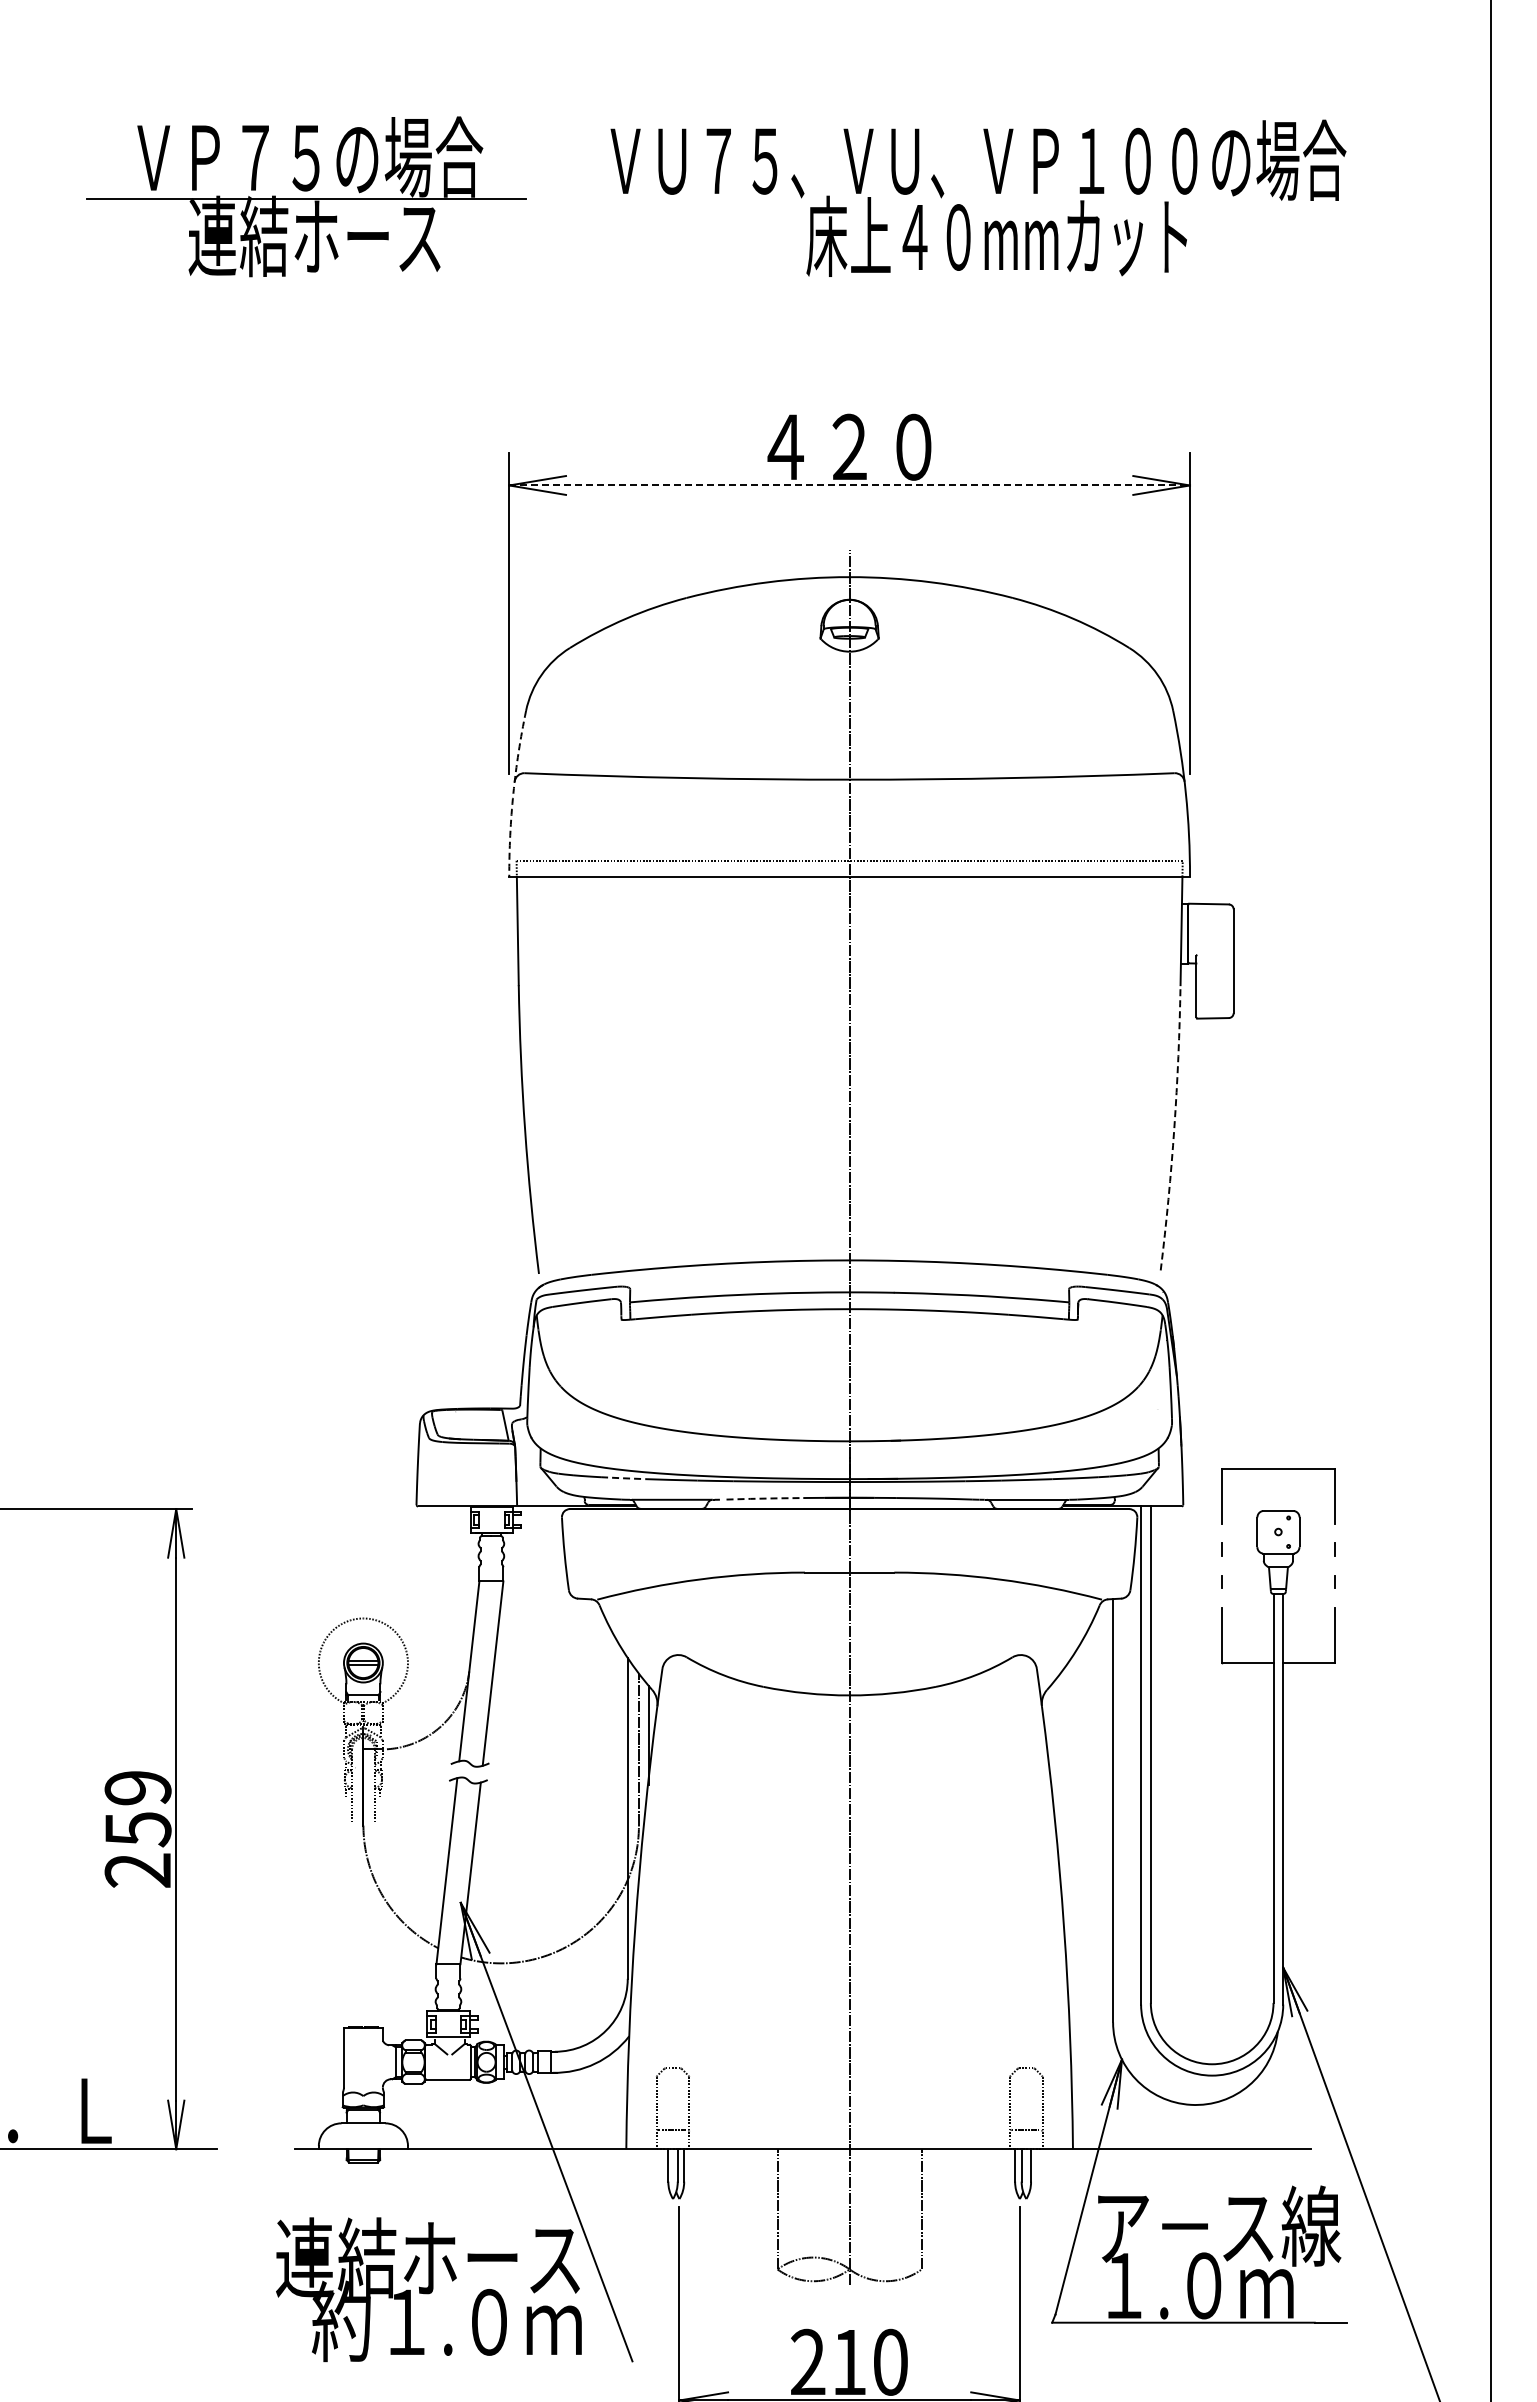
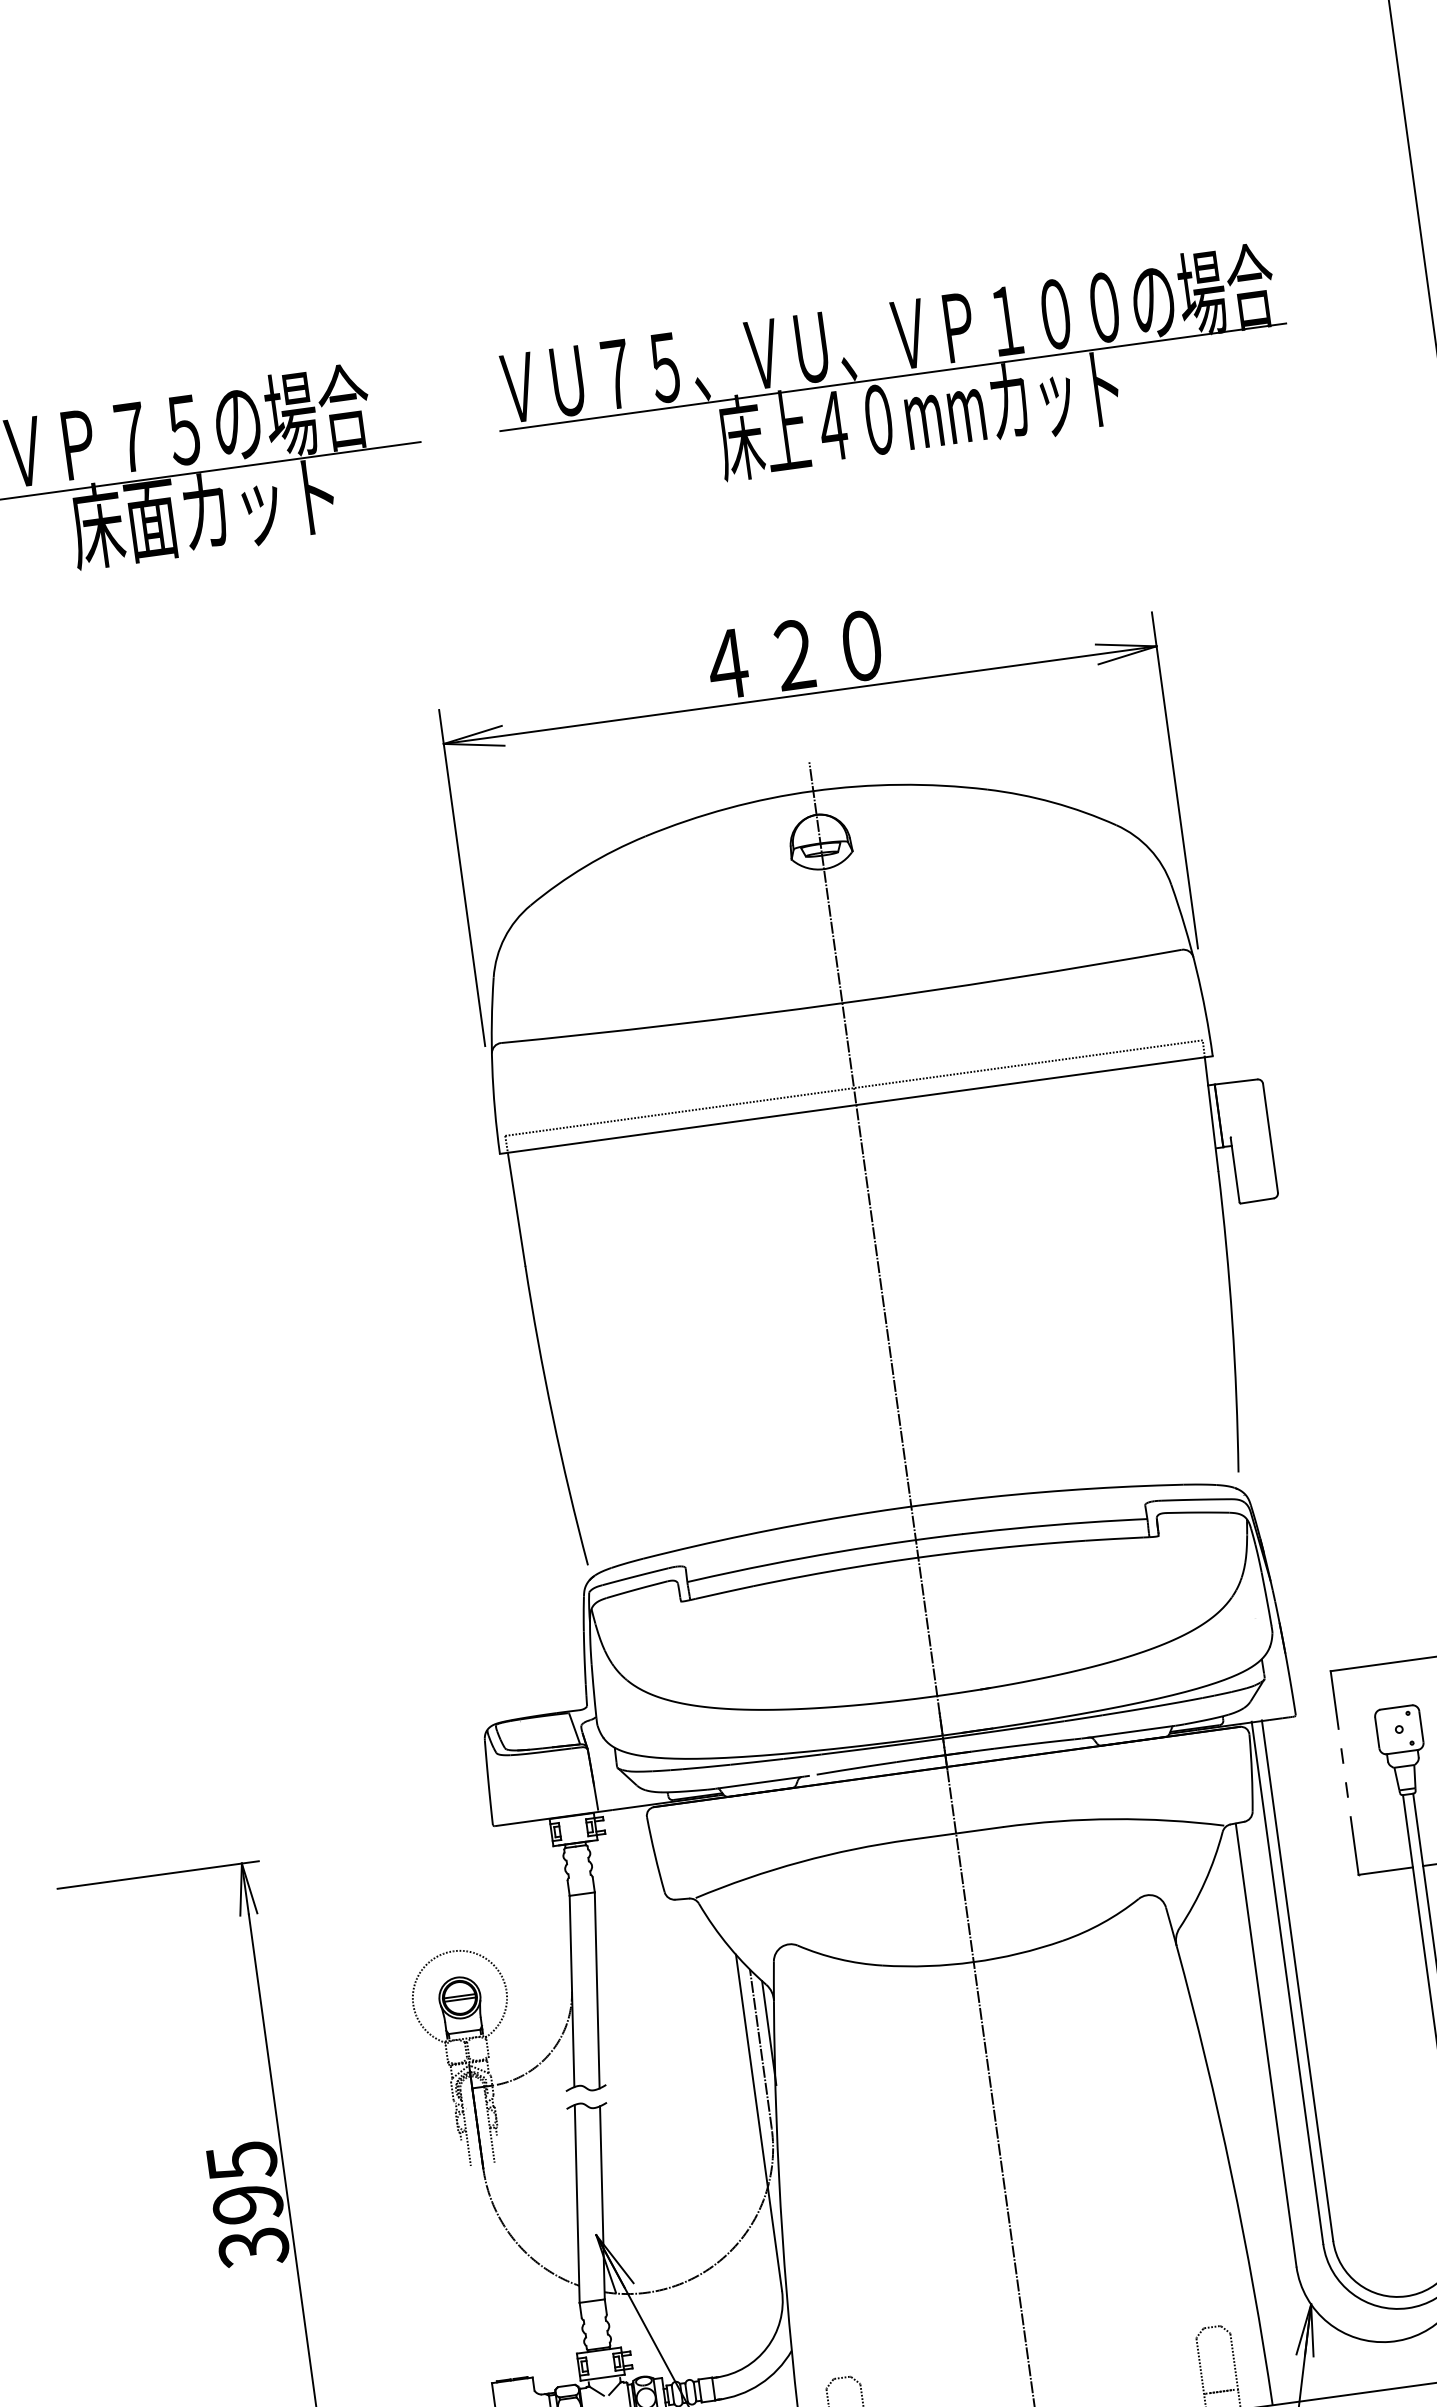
line: (977, 199) -> (893, 377), added
text: (314, 236) -> (204, 511), 連結ホース -> 床面カット
line: (850, 485) -> (801, 695), dashed -> solid
arc: (513, 793) -> (492, 1065), dashed -> solid
arc: (1174, 1128) -> (1232, 1321), dashed -> solid
line: (624, 1478) -> (706, 1767), dashed -> solid
line: (764, 1498) -> (856, 1768), dashed -> solid
text: (137, 1829) -> (247, 2204), 259 -> 395

